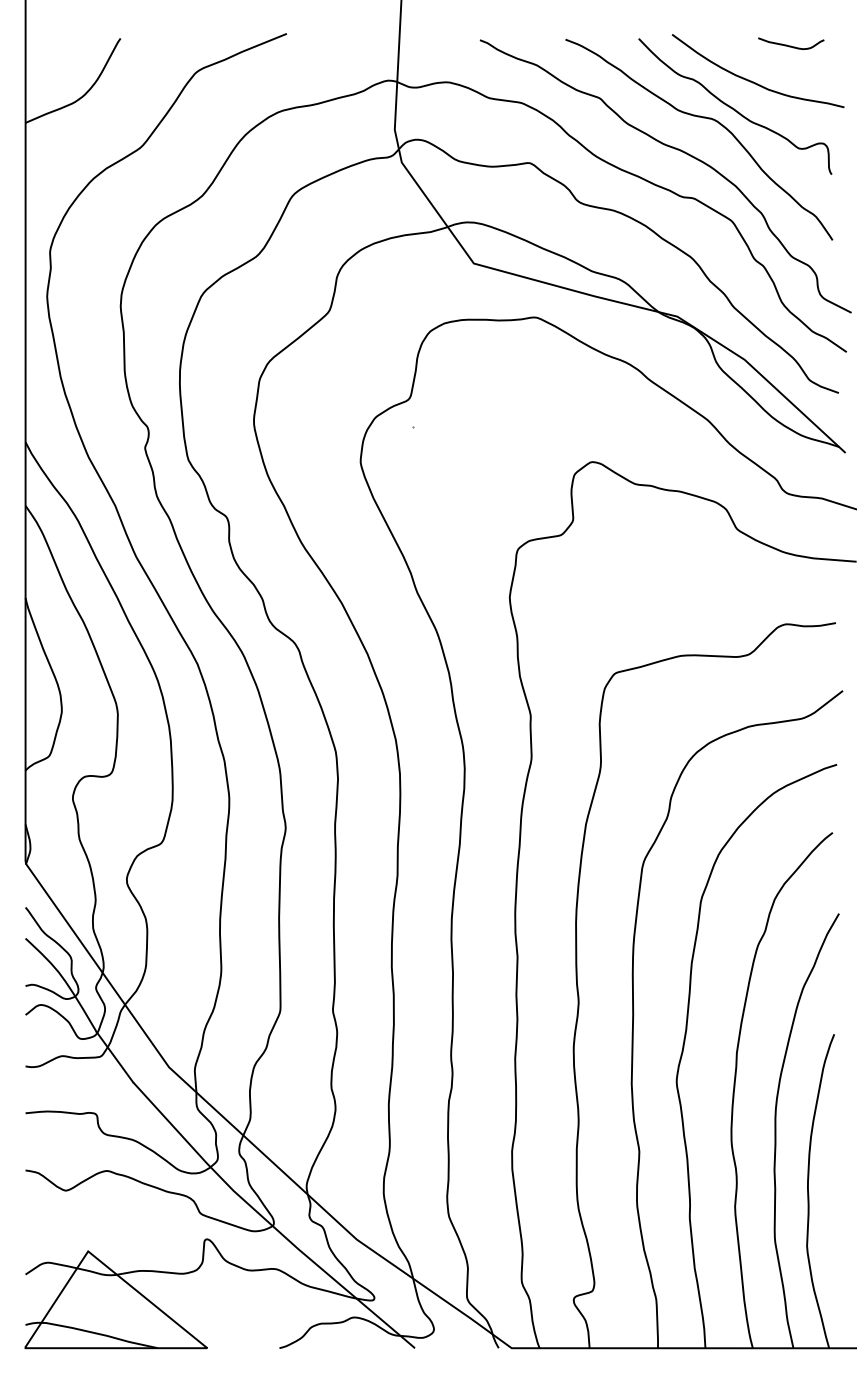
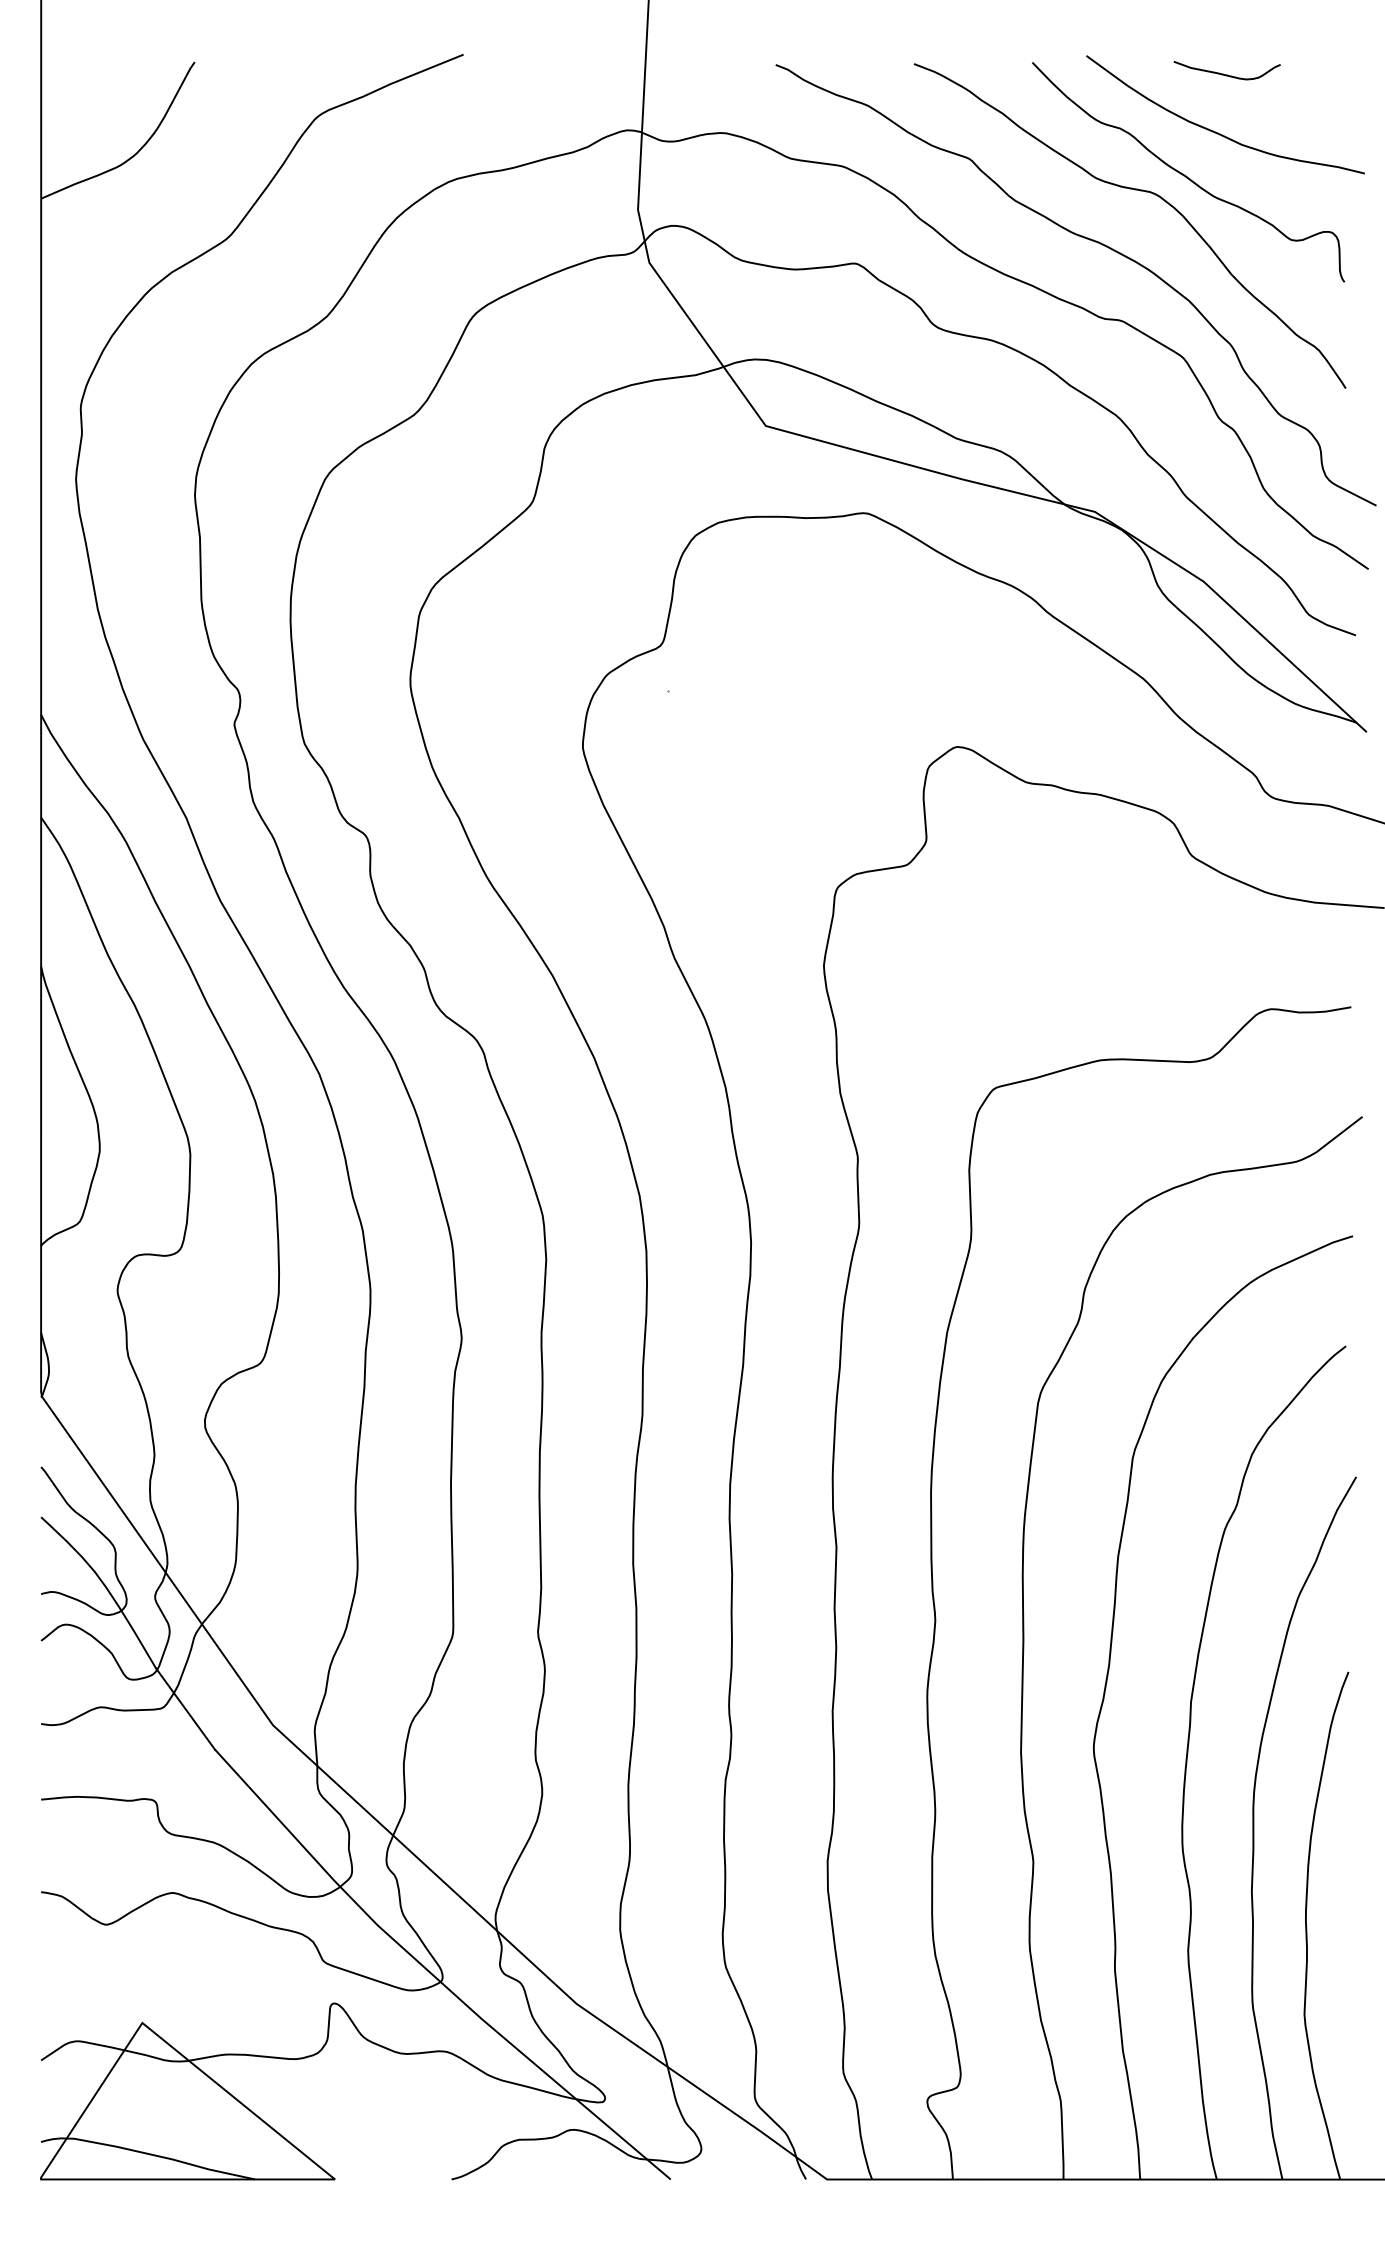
curve: (791, 45) -> (1227, 73), moved

